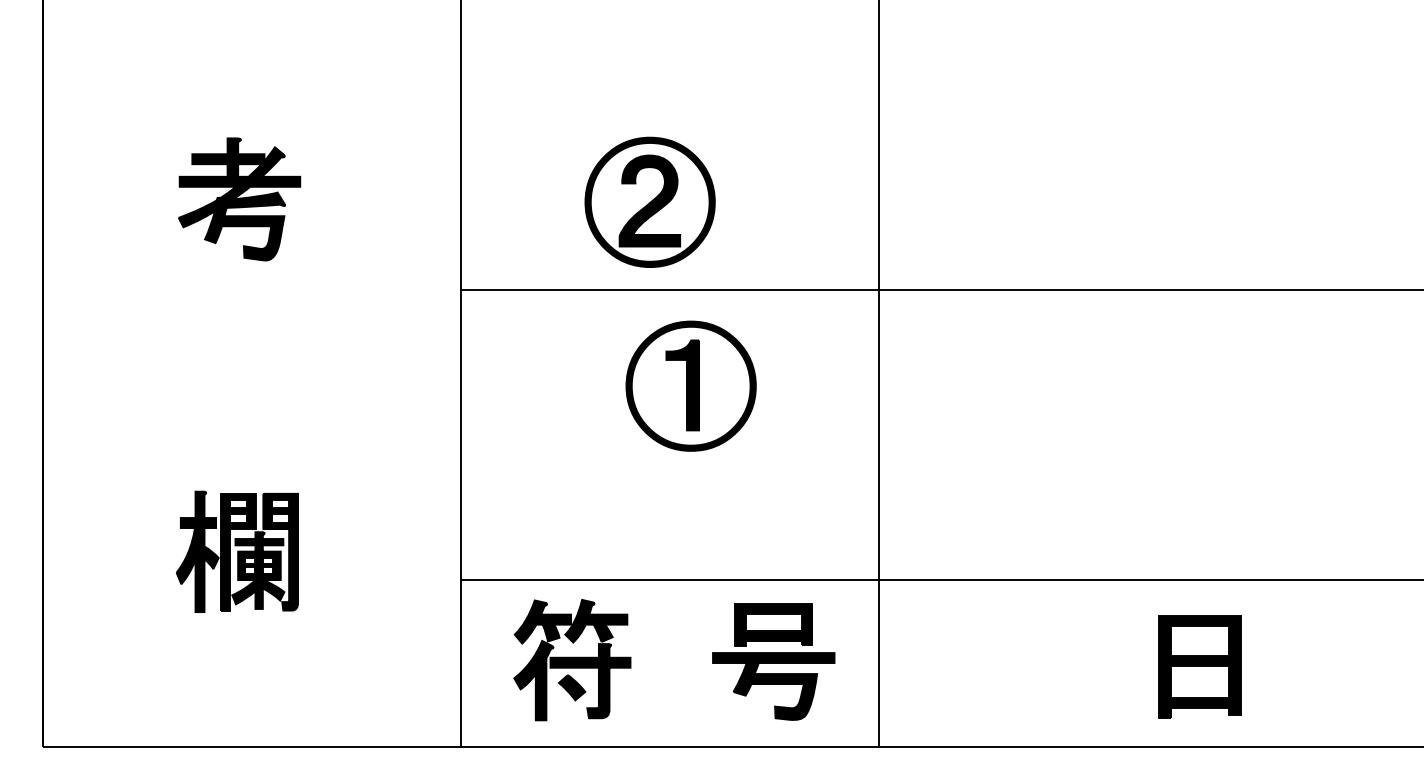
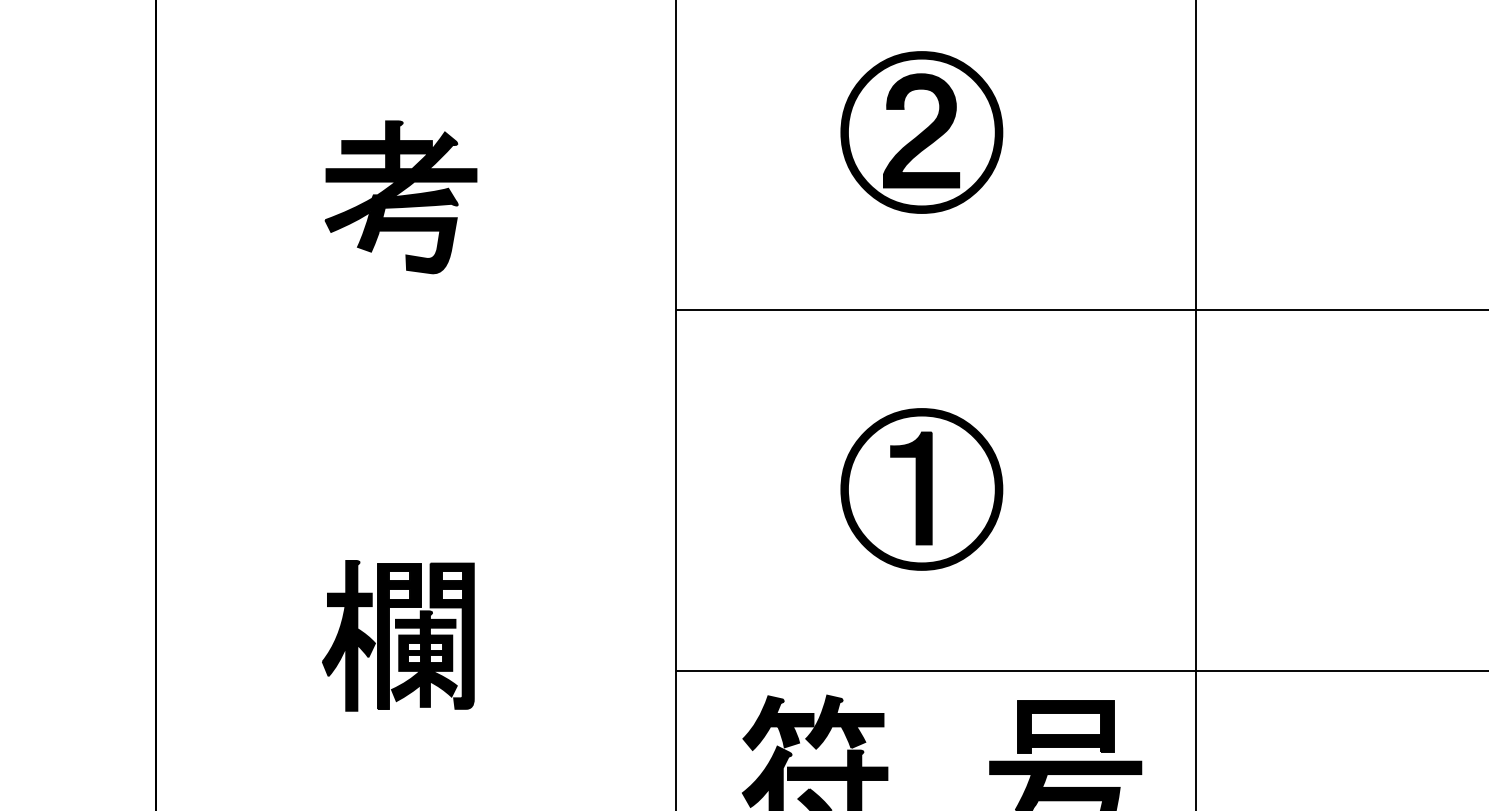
part: (649, 201) -> (921, 131), moved
part: (690, 385) -> (921, 488), moved

